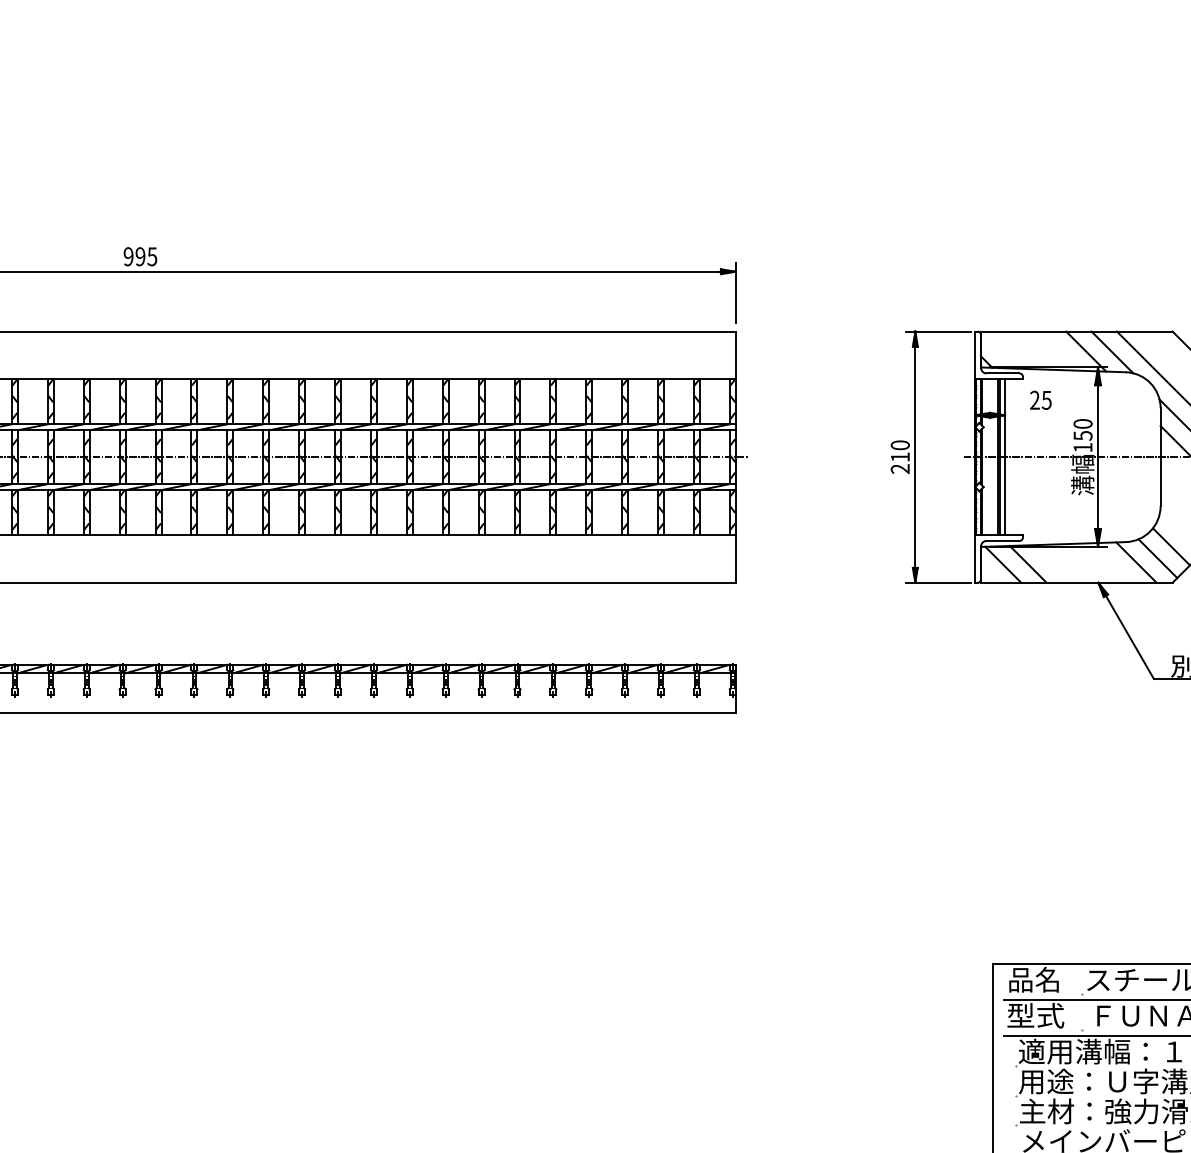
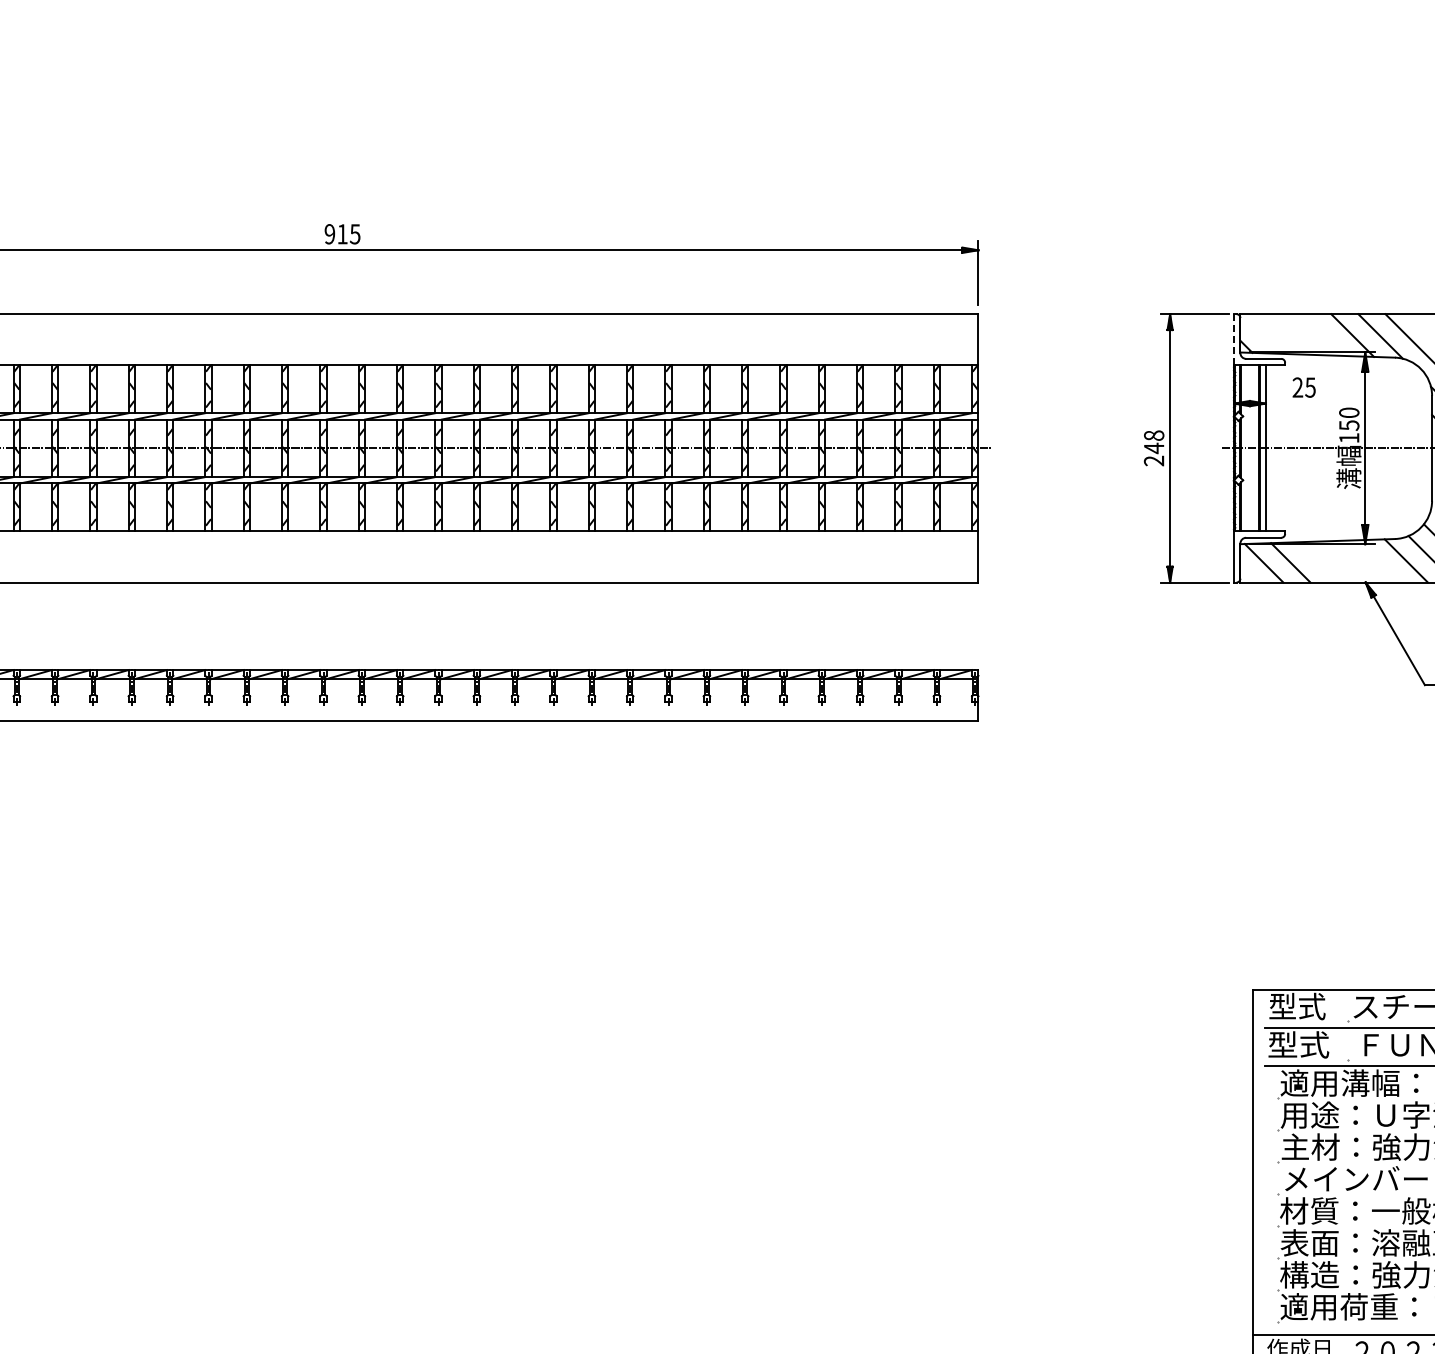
text: (140, 256) -> (342, 234), 995 -> 915
line: (975, 355) -> (1234, 339), solid -> dashed
text: (900, 451) -> (1154, 442), 210 -> 248
text: (1034, 979) -> (1297, 1006), 品名 -> 型式

